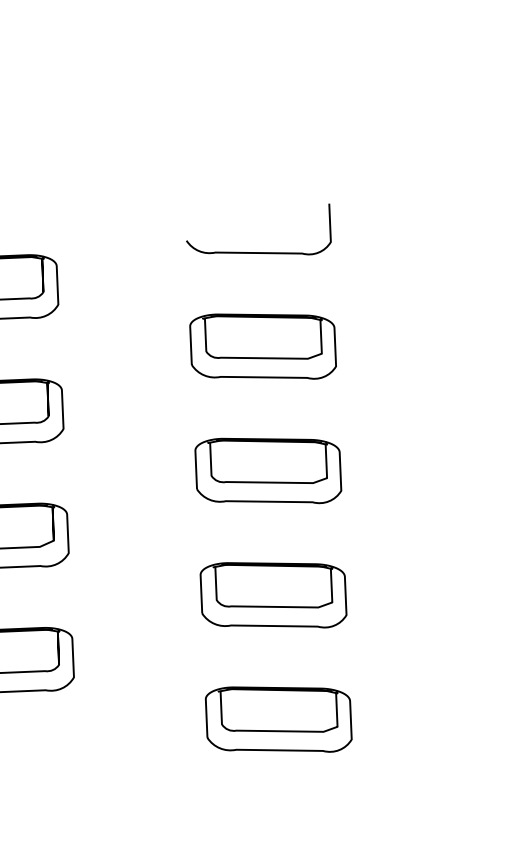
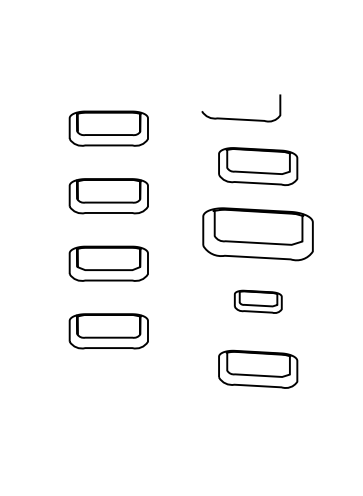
curve: (259, 250) -> (241, 118), moved
part: (268, 469) -> (258, 233), size x1.4
part: (274, 594) -> (258, 301), size x0.6

